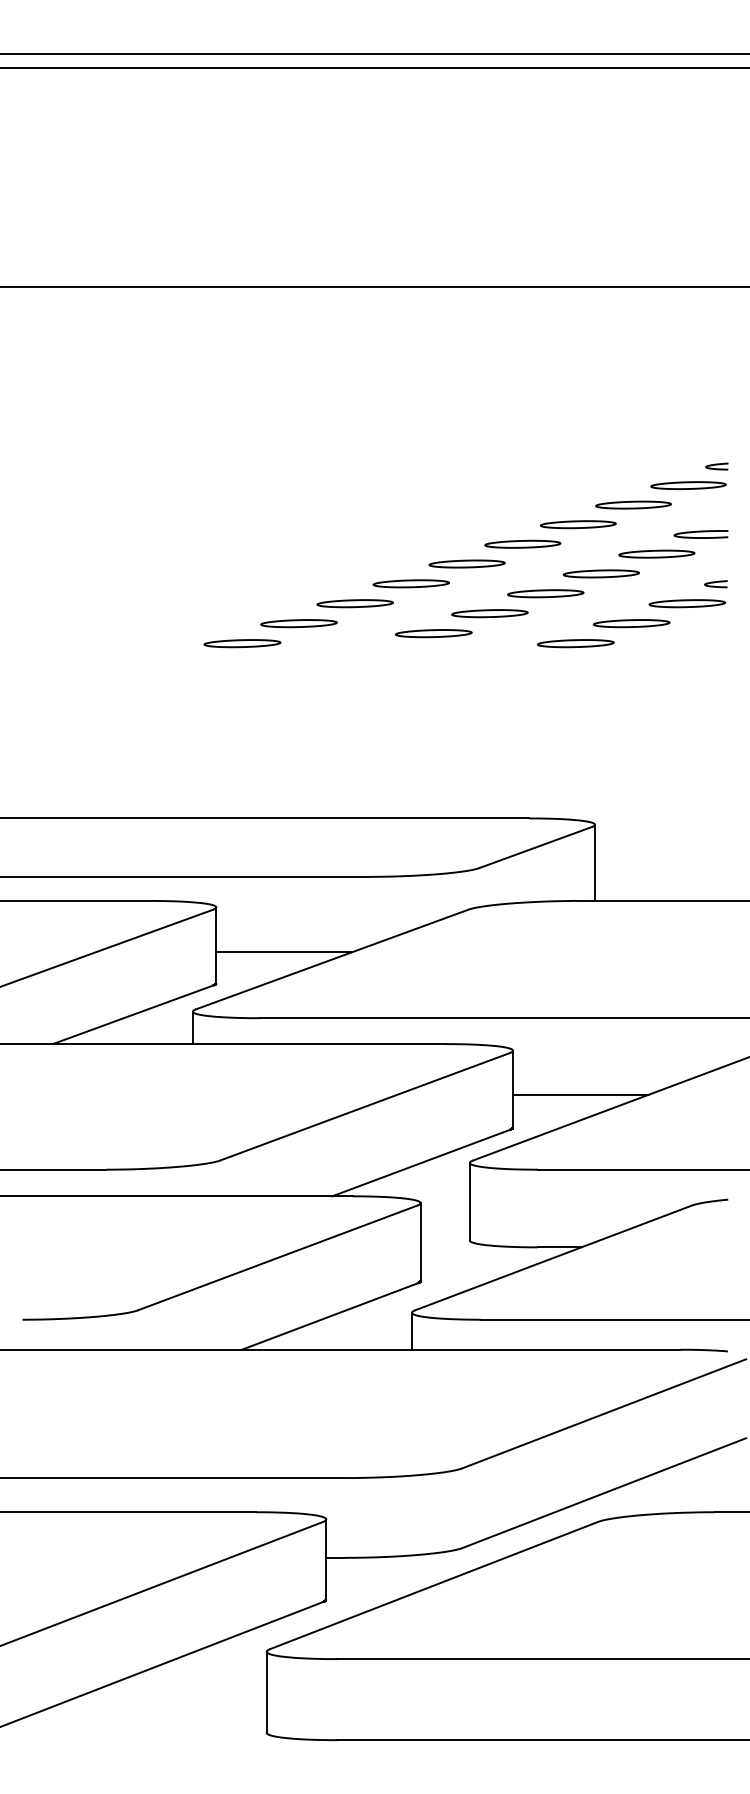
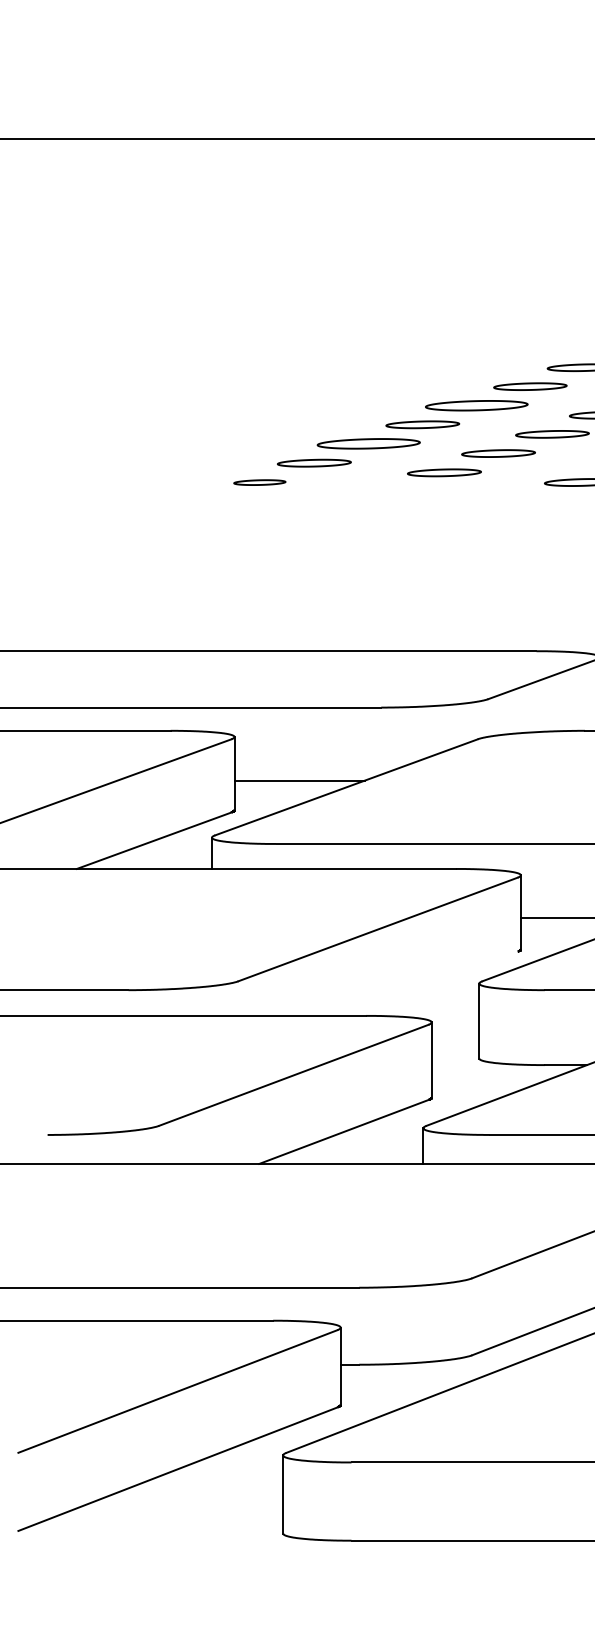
part: (466, 563) -> (476, 405), size x1.4
part: (354, 603) -> (367, 443), size x1.4
part: (242, 643) -> (259, 482), size x0.7
line: (420, 1162) -> (431, 983), removed

